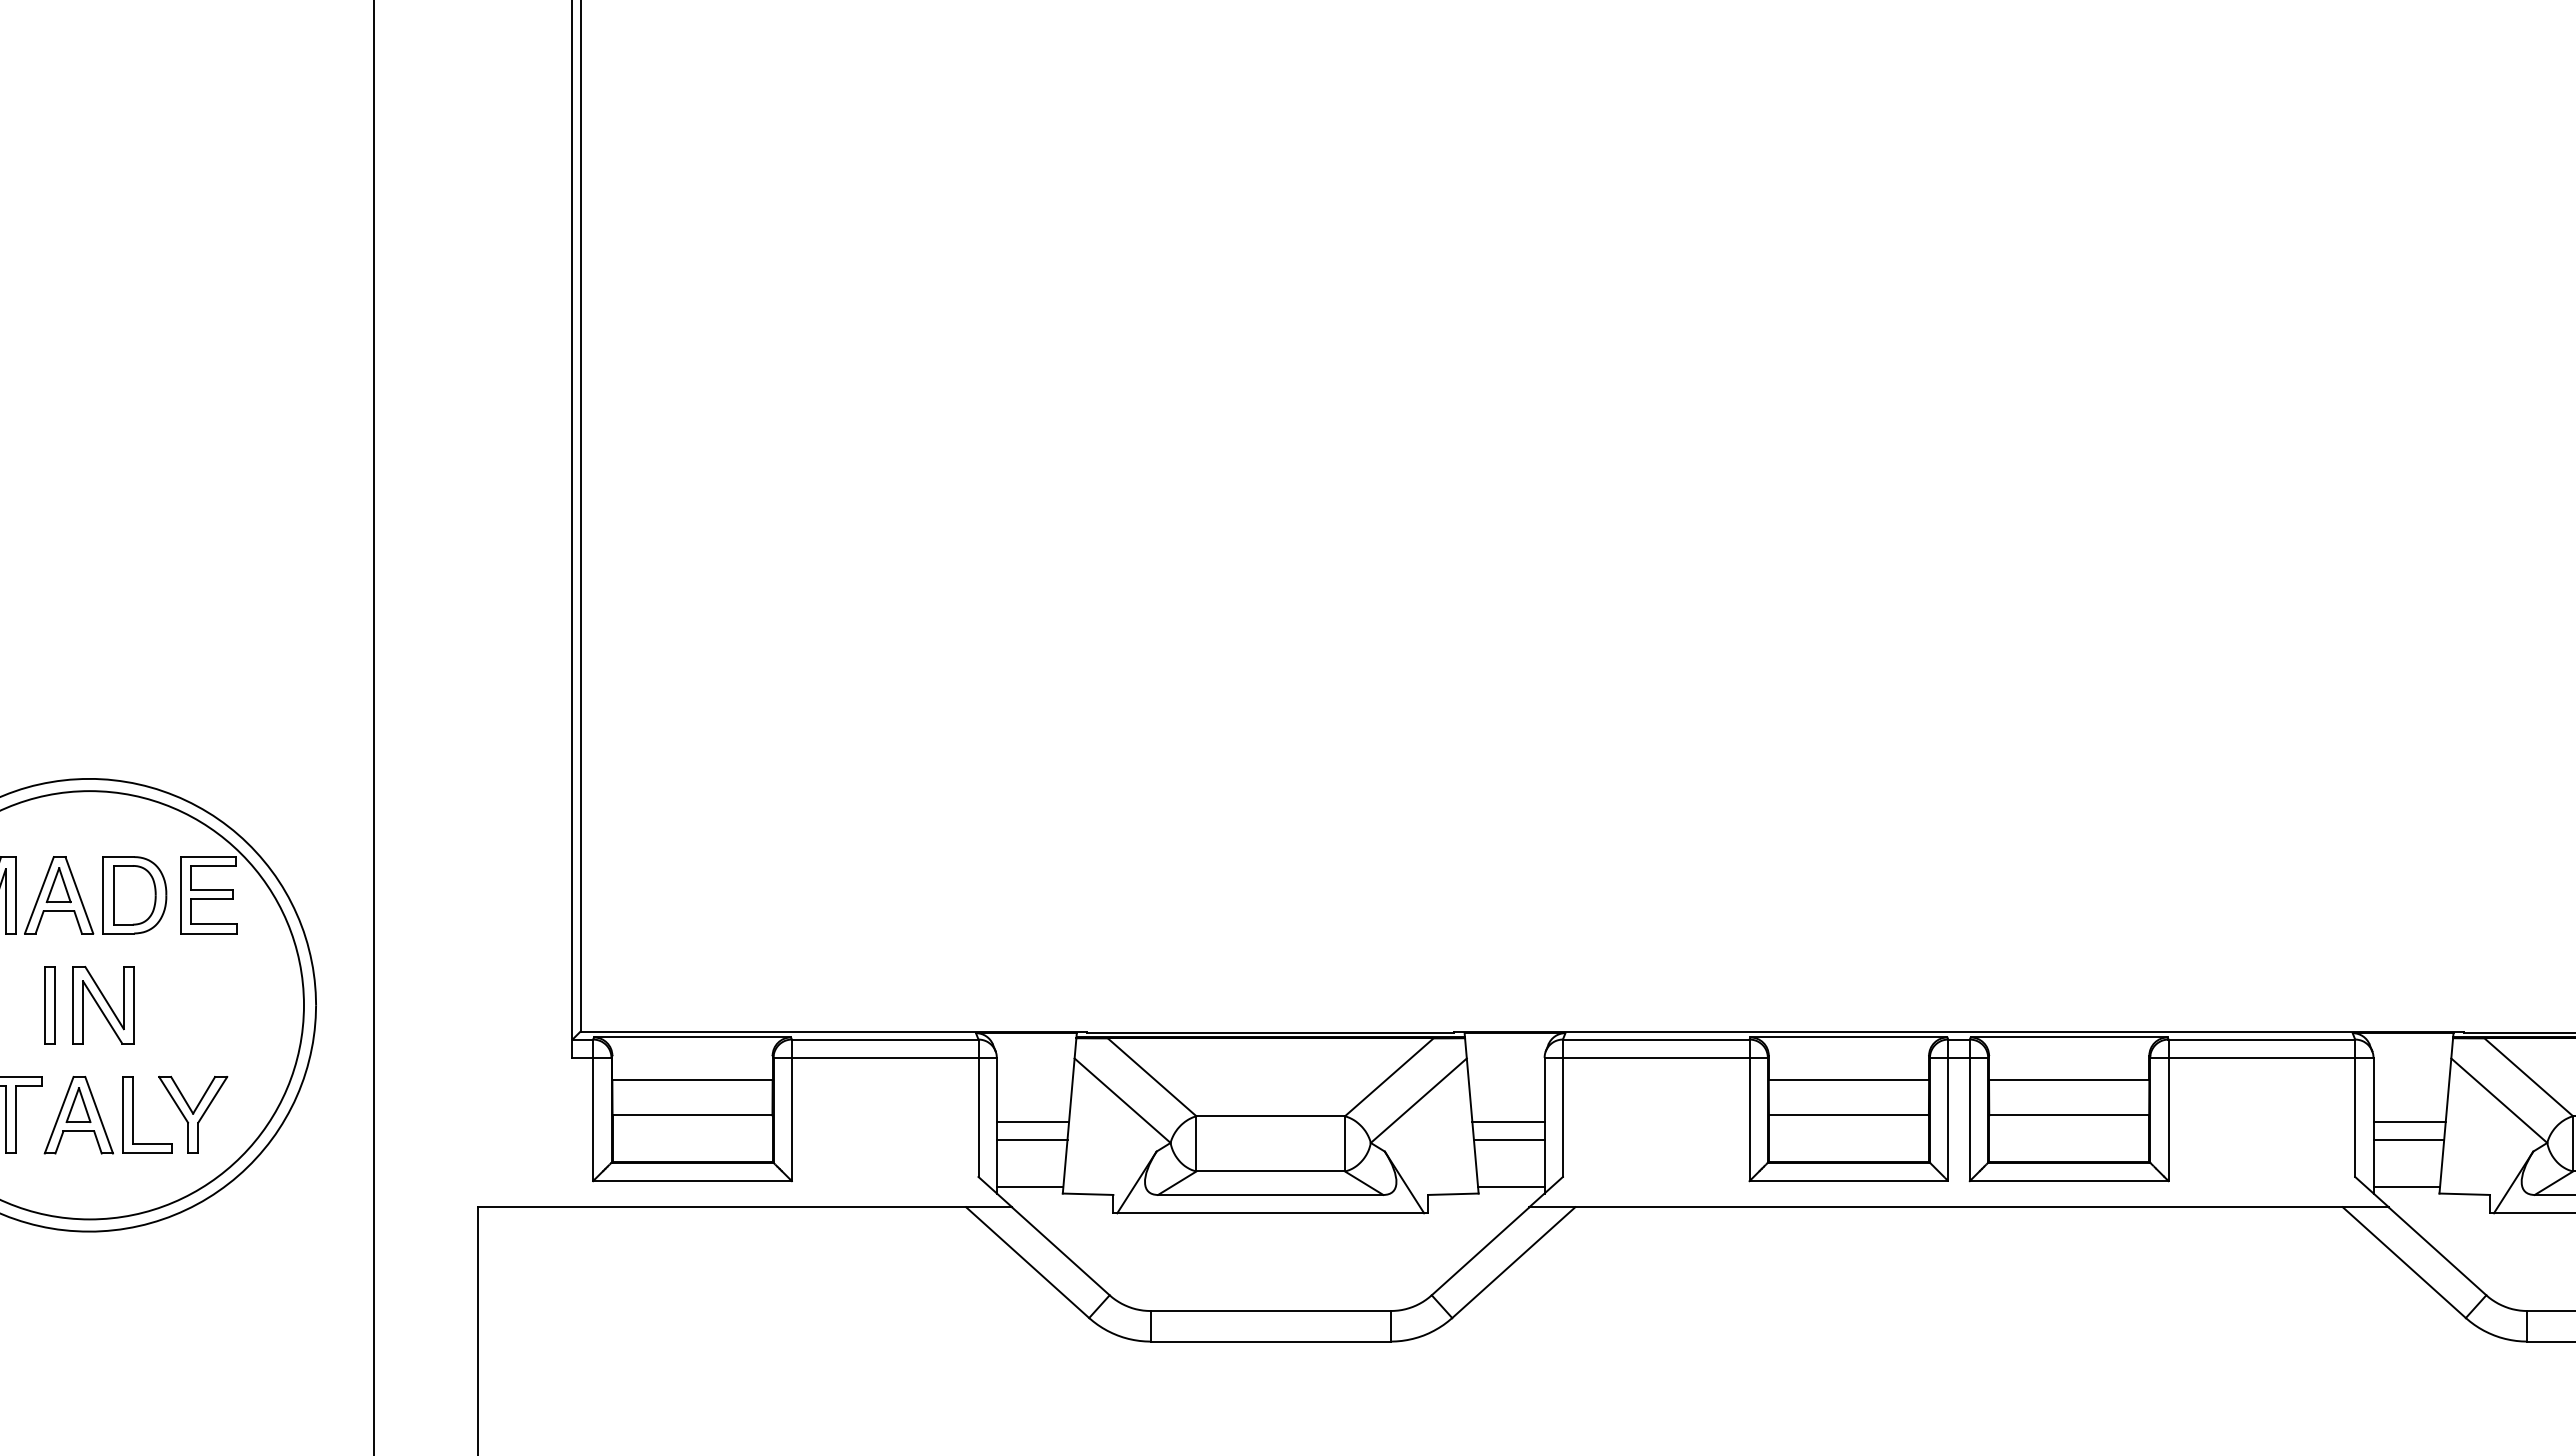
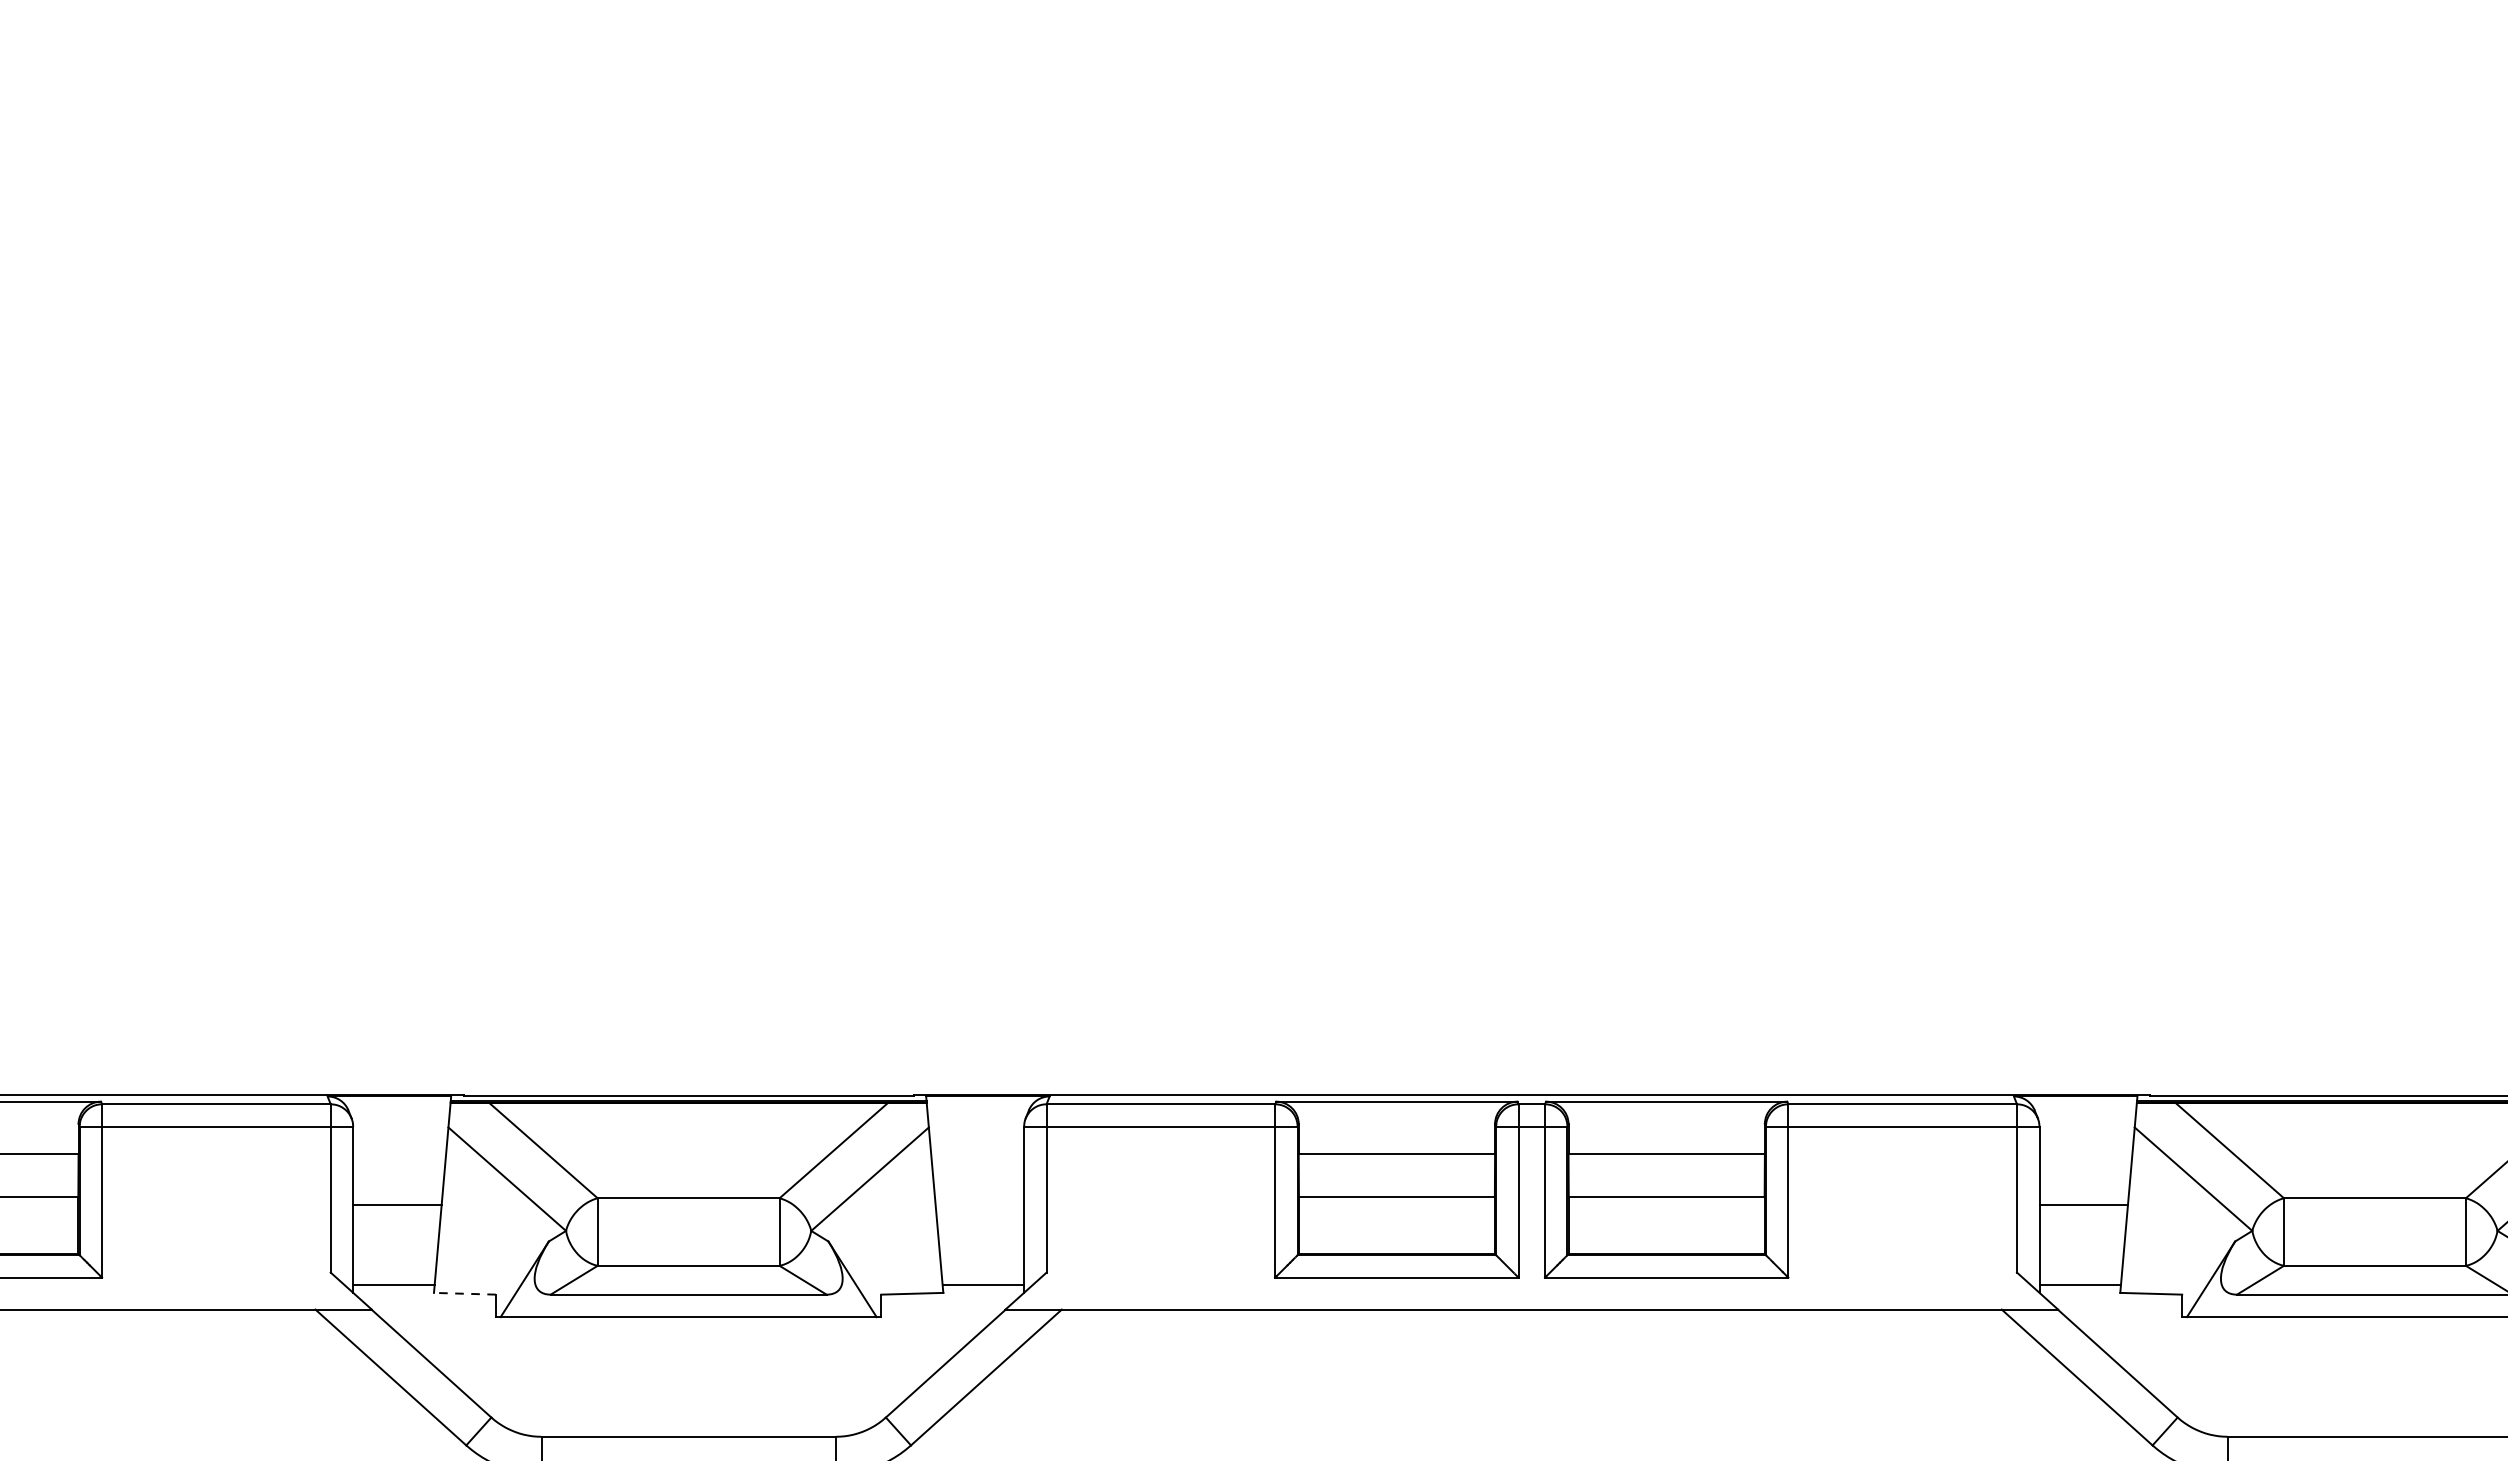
line: (1508, 1121) -> (979, 1204), removed
line: (1031, 1139) -> (395, 1226), removed
line: (1508, 1139) -> (979, 1226), removed
line: (2408, 1139) -> (2082, 1226), removed
line: (1087, 1194) -> (464, 1294), solid -> dashed

